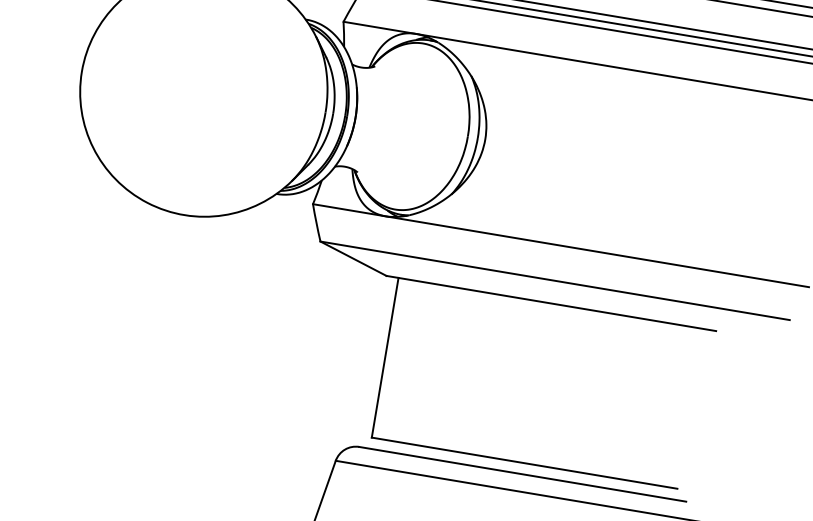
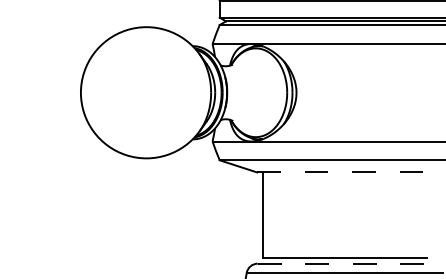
line: (552, 303) -> (345, 172), solid -> dashed
line: (523, 474) -> (345, 263), solid -> dashed

